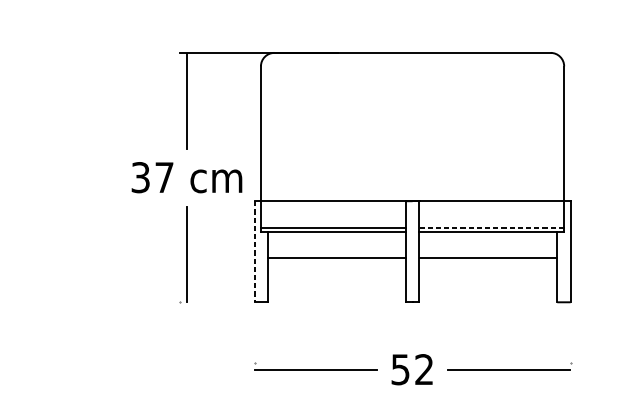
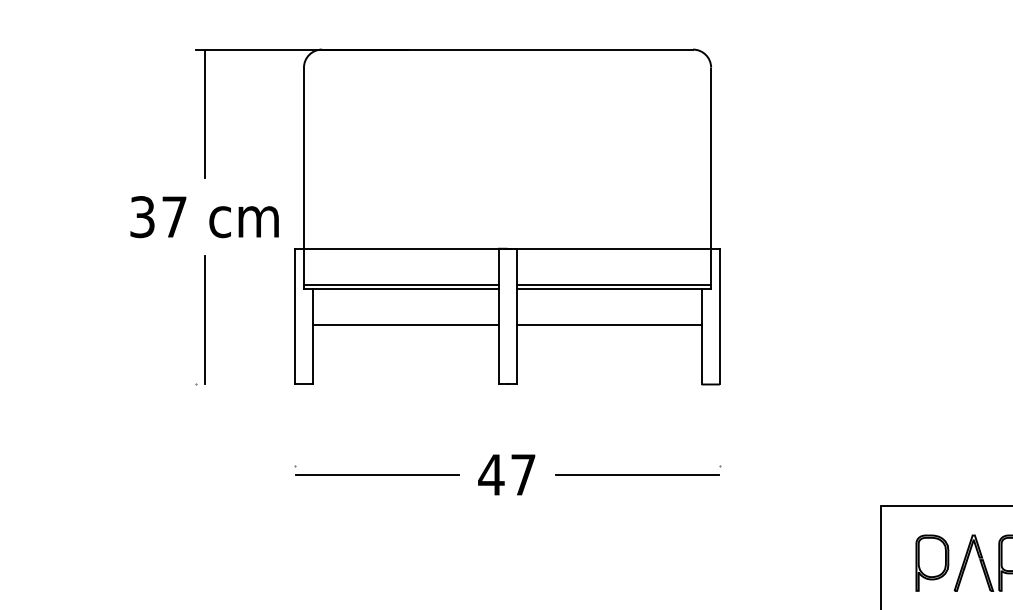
line: (491, 227) -> (613, 284), dashed -> solid
line: (254, 251) -> (295, 316), dashed -> solid
text: (411, 370) -> (506, 475), 52 -> 47

